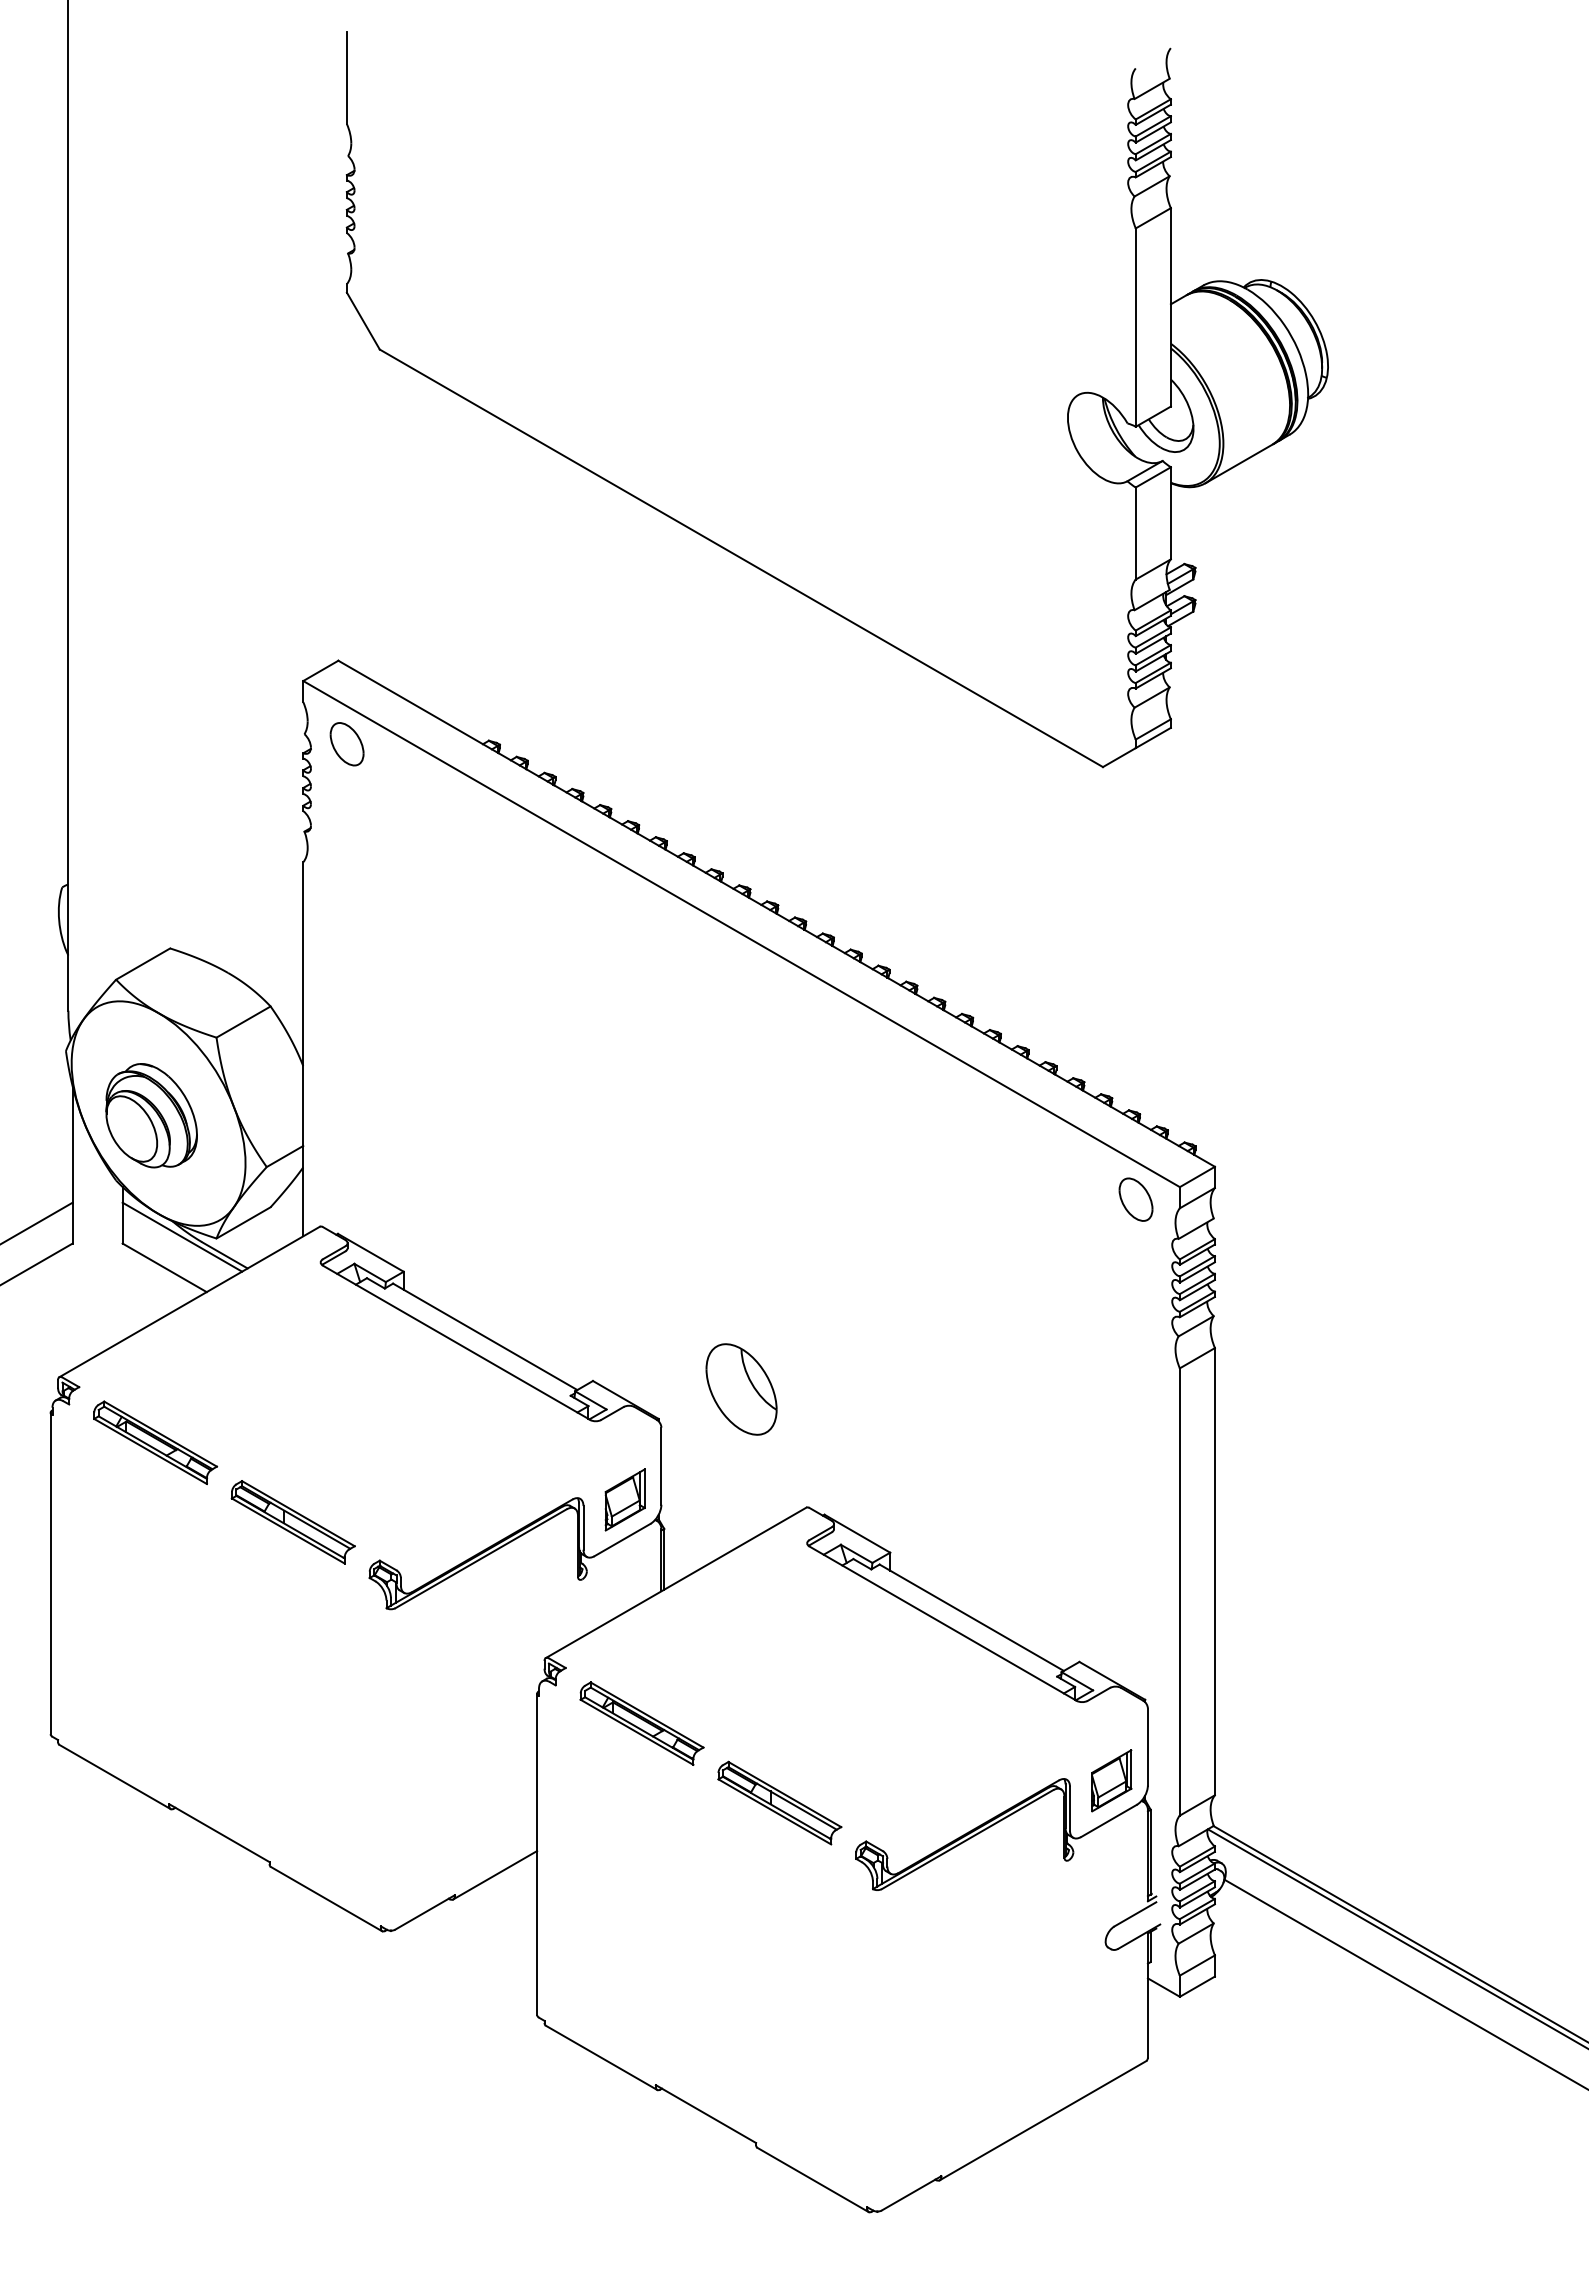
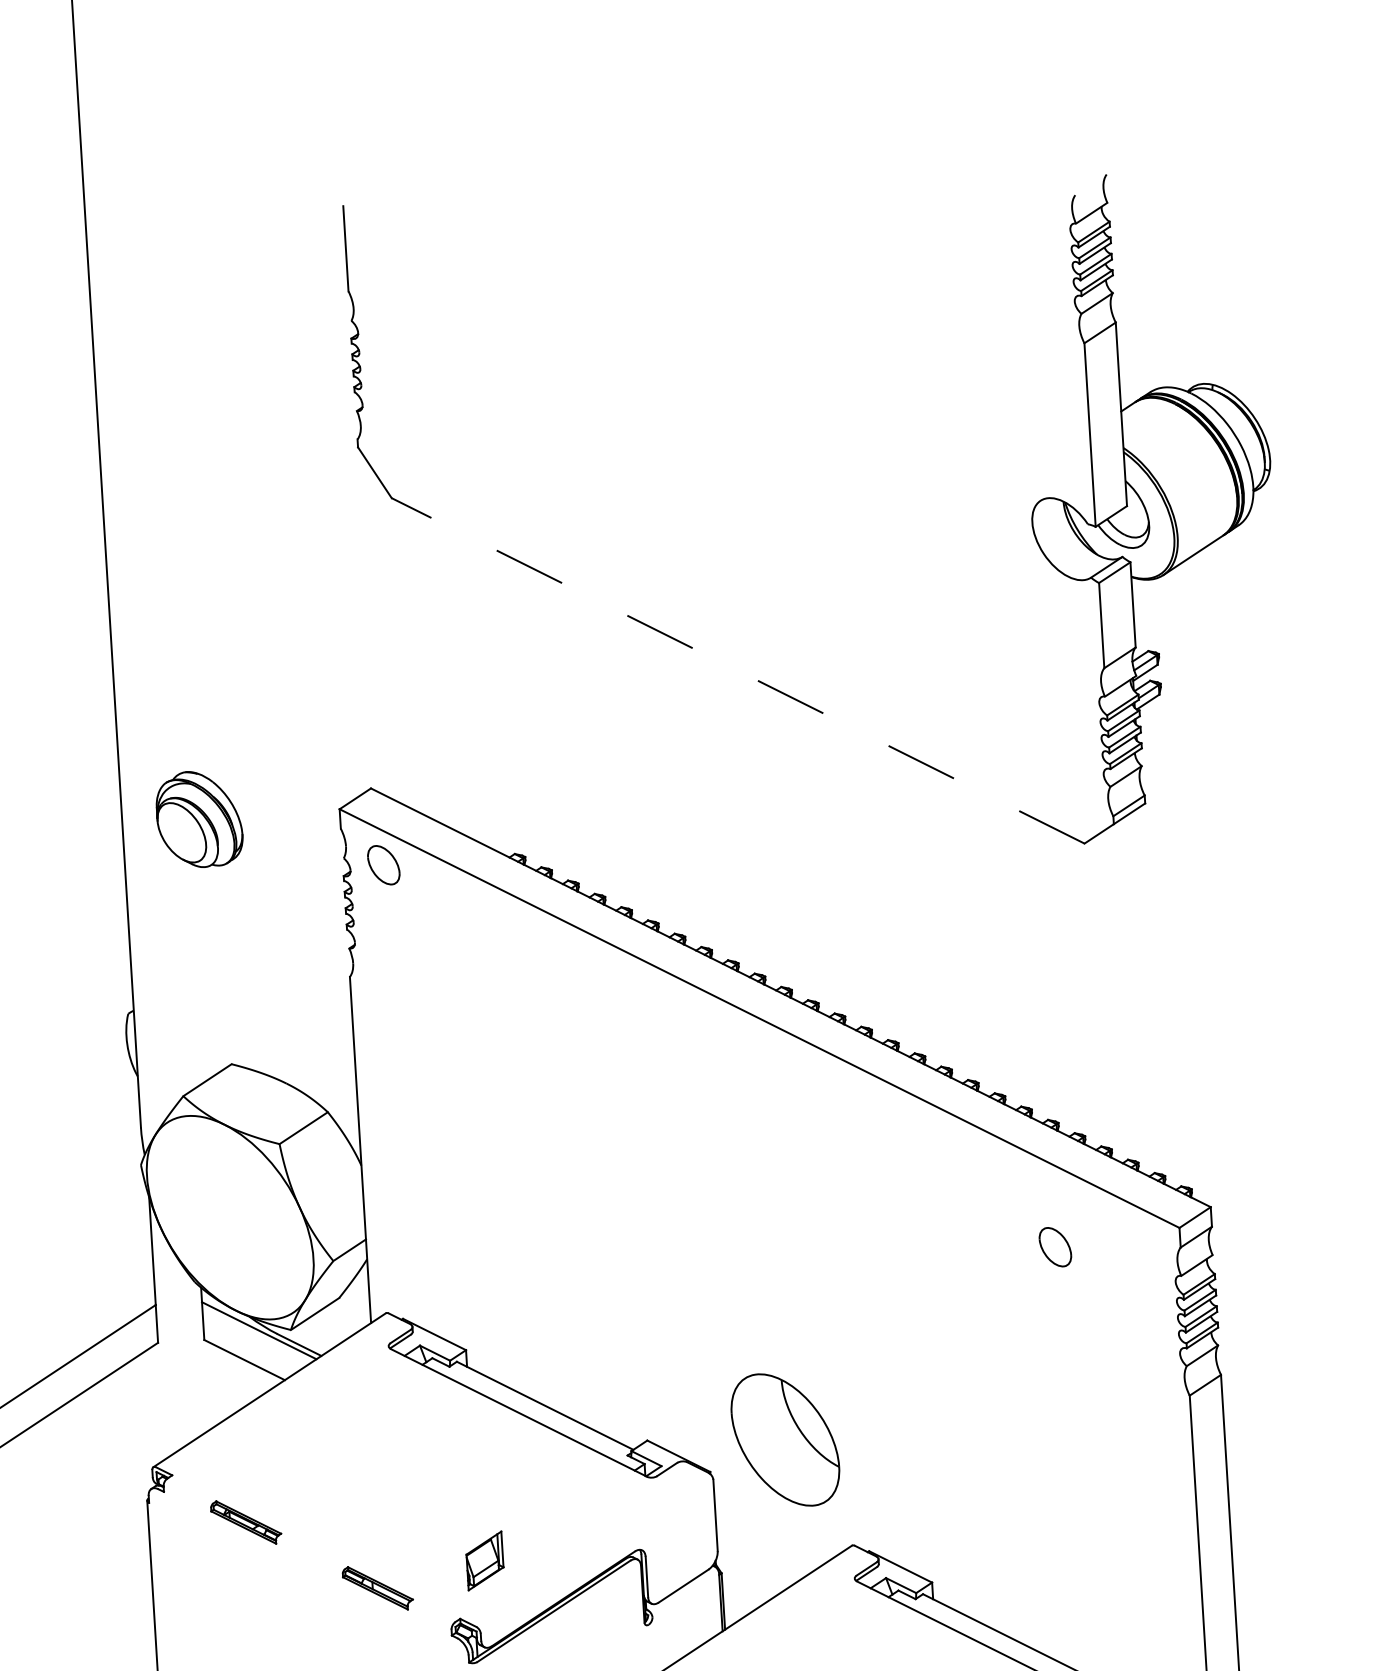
line: (741, 558) -> (738, 671), solid -> dashed
part: (151, 1115) -> (199, 819), moved
part: (1135, 1199) -> (1054, 1247), moved
part: (741, 1389) -> (785, 1440), size x1.6
part: (155, 1442) -> (246, 1522), size x0.6
part: (624, 1499) -> (484, 1560), moved
part: (292, 1522) -> (377, 1588), size x0.6

